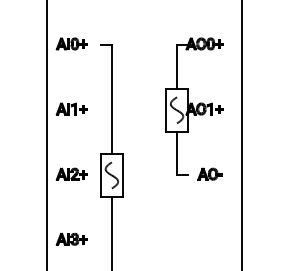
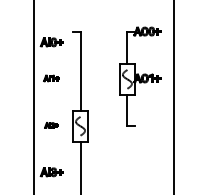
part: (71, 43) -> (51, 42), moved
part: (71, 108) -> (51, 78), size x0.7
part: (71, 173) -> (51, 124), size x0.6
part: (209, 173) -> (150, 124), removed

